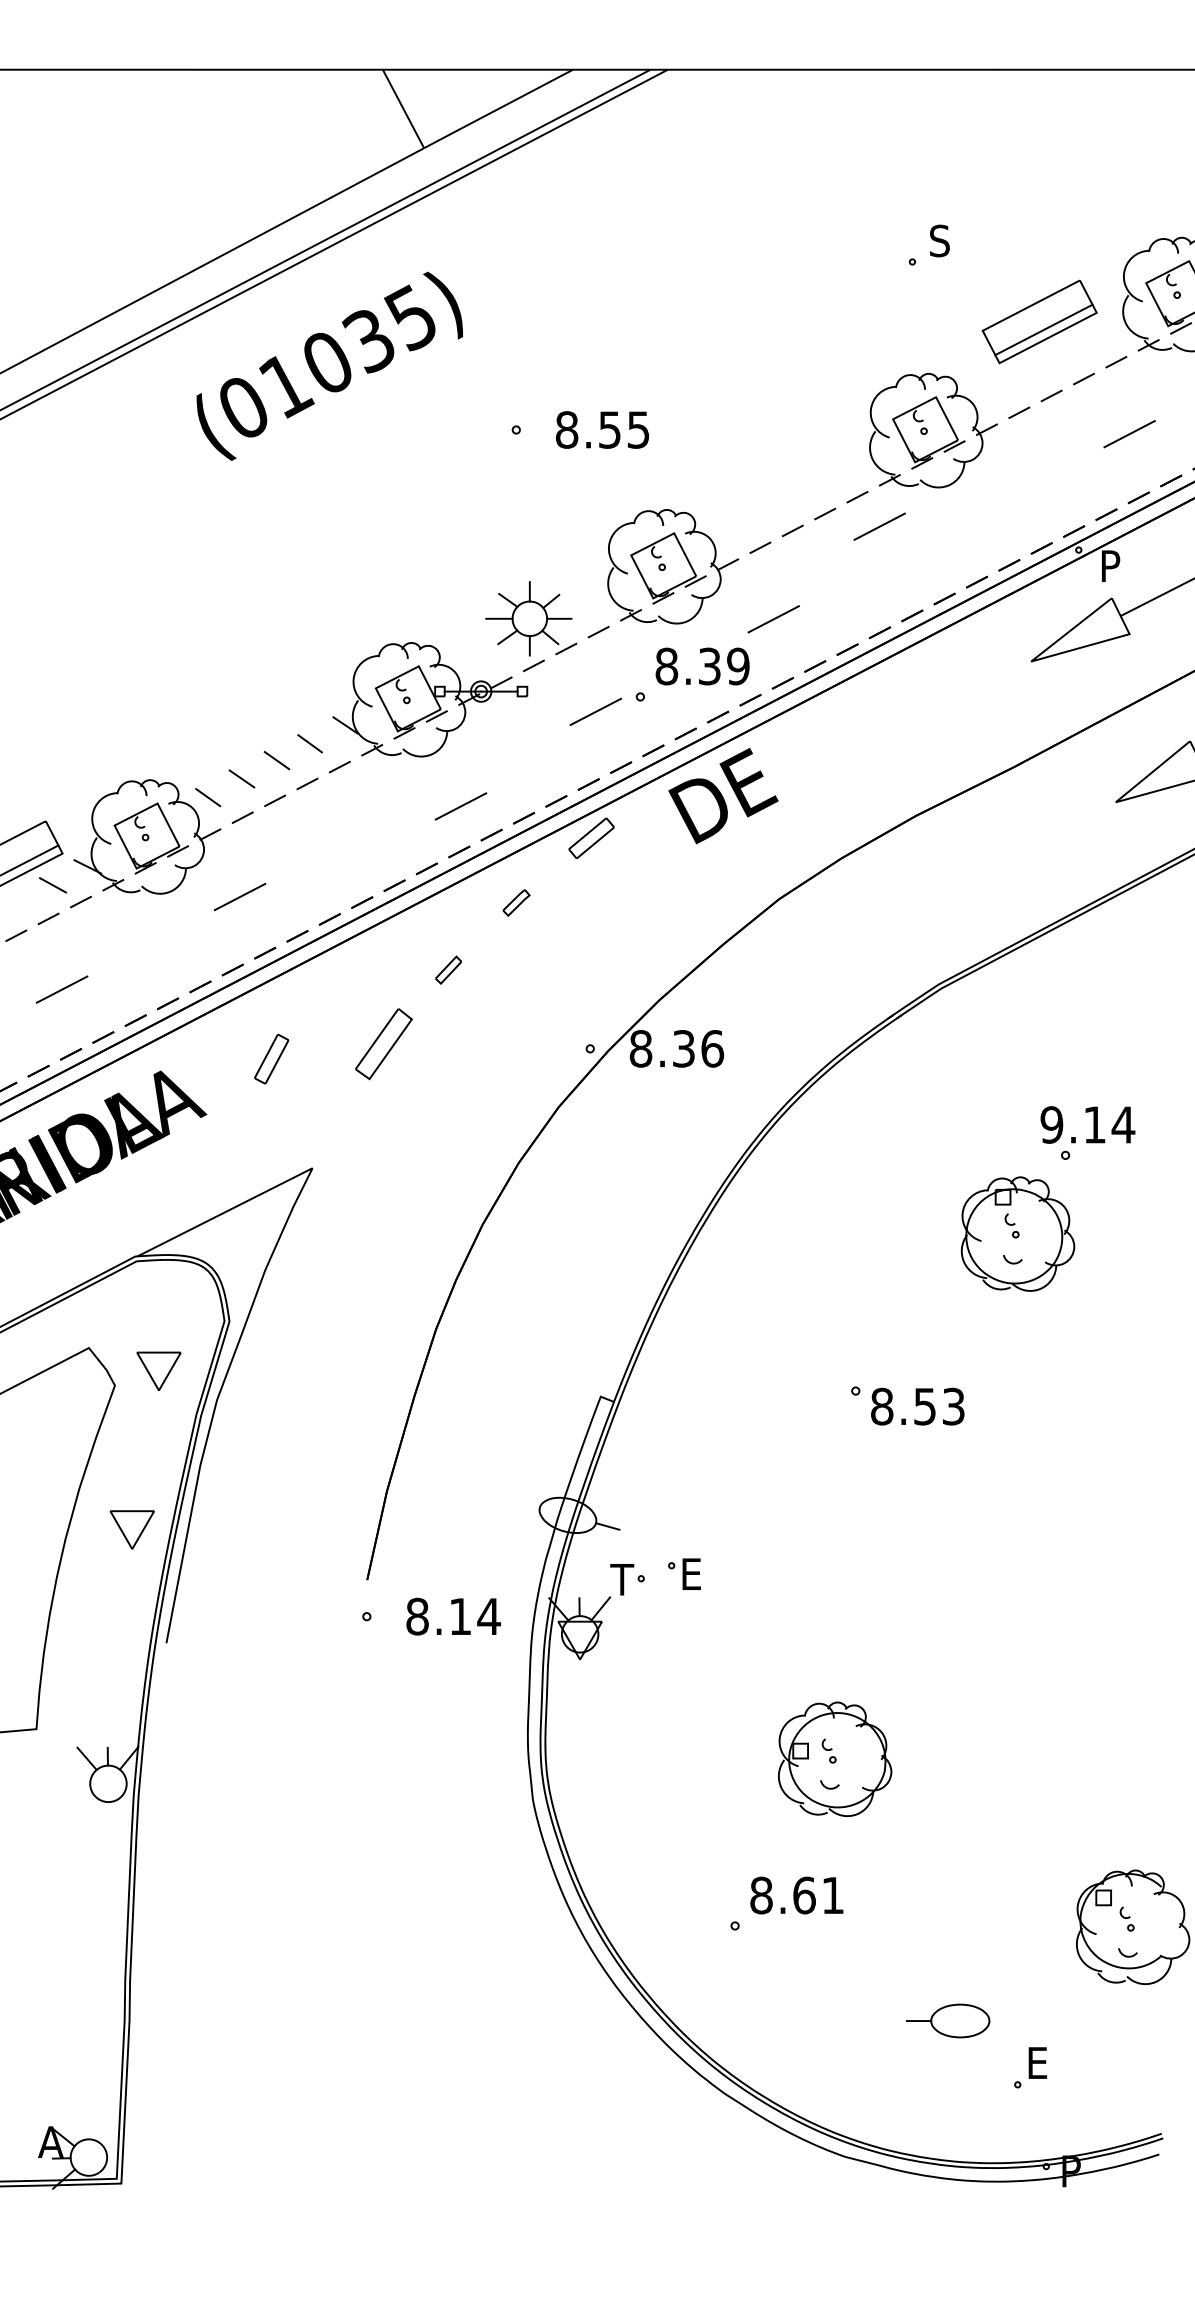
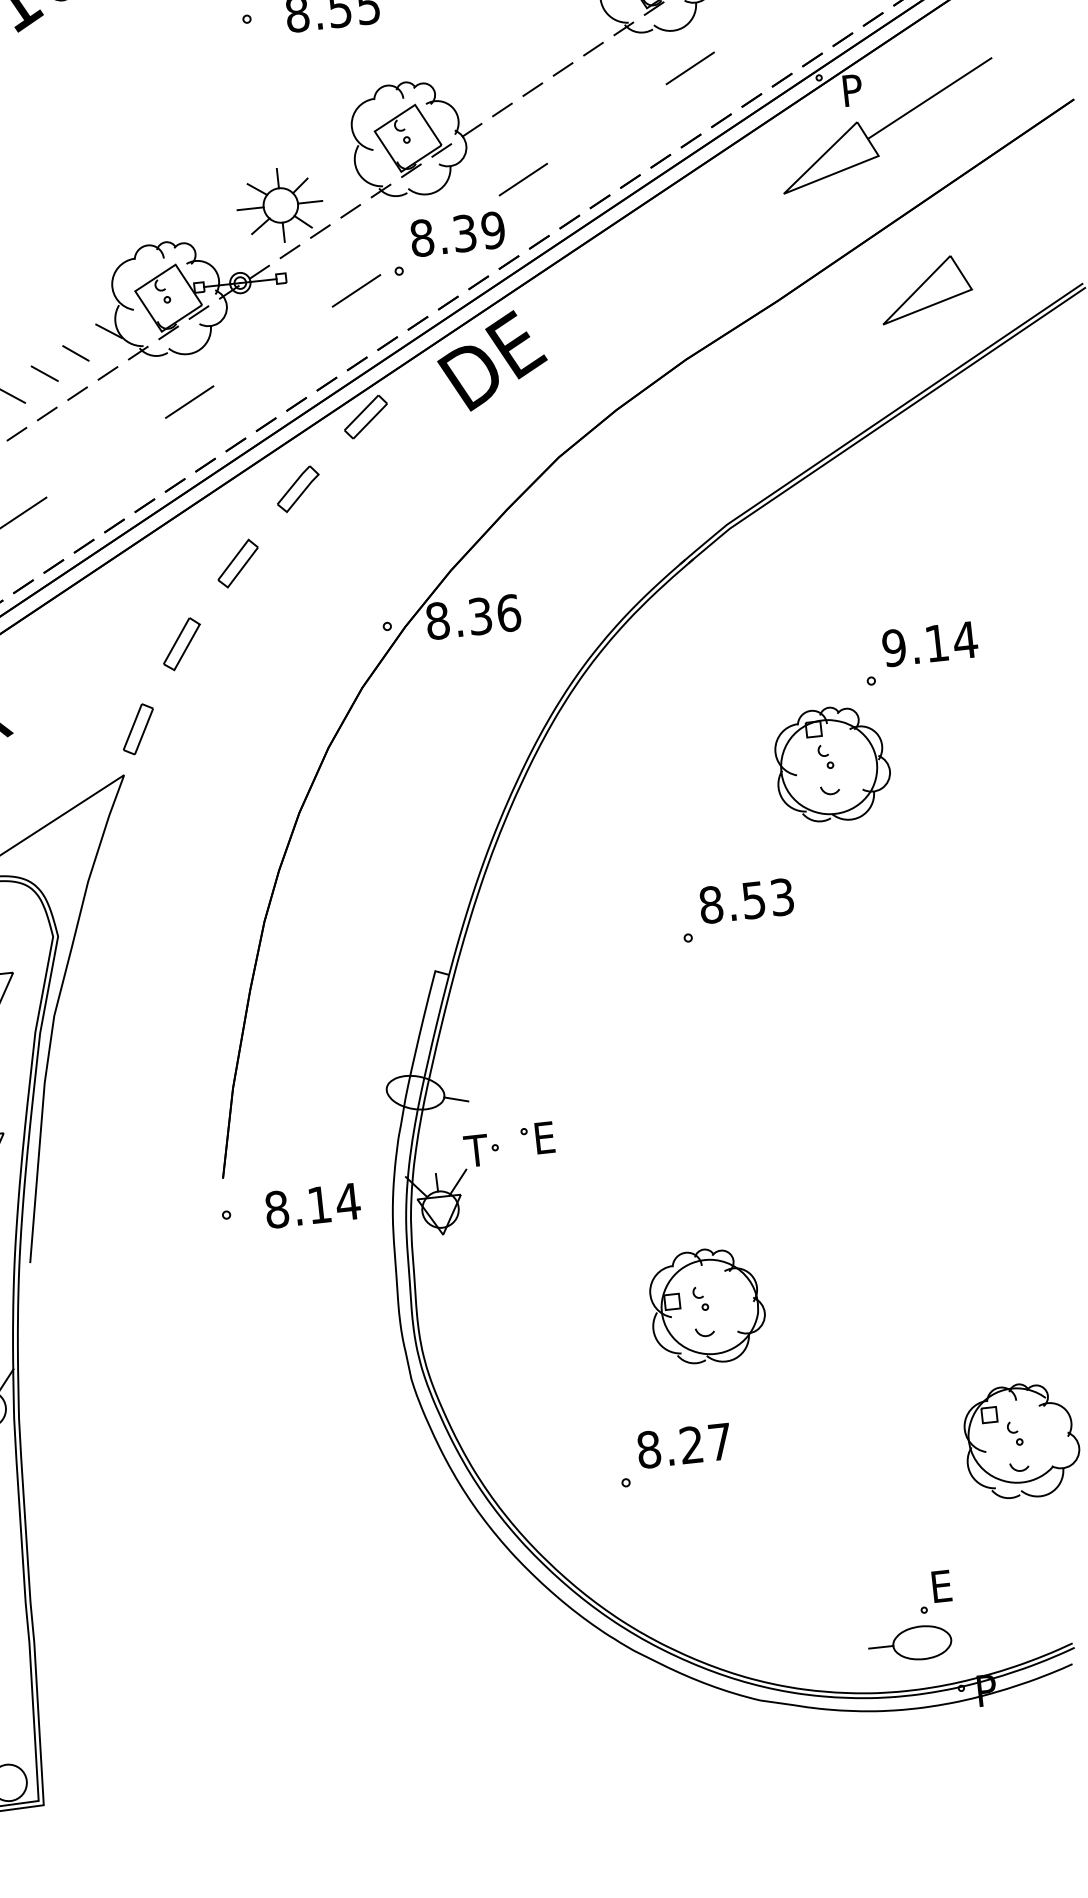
line: (879, 526) -> (690, 68), moved
line: (460, 806) -> (189, 402), moved
part: (516, 902) -> (298, 488), size x1.67
part: (448, 969) -> (237, 562), size x1.67
part: (384, 1044) -> (182, 644), size x0.71
part: (271, 1058) -> (138, 728), moved
text: (1087, 1124) -> (929, 643), moved
text: (917, 1406) -> (746, 900), moved
text: (818, 1895) -> (705, 1443), 8.61 -> 8.27
part: (948, 2020) -> (910, 1643), moved

